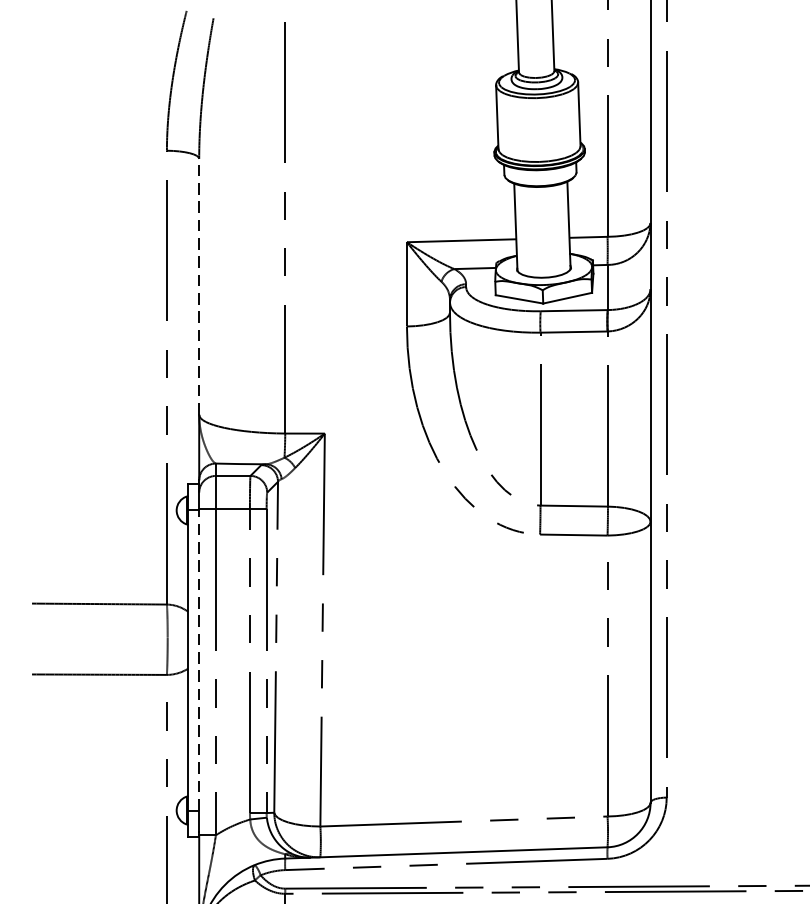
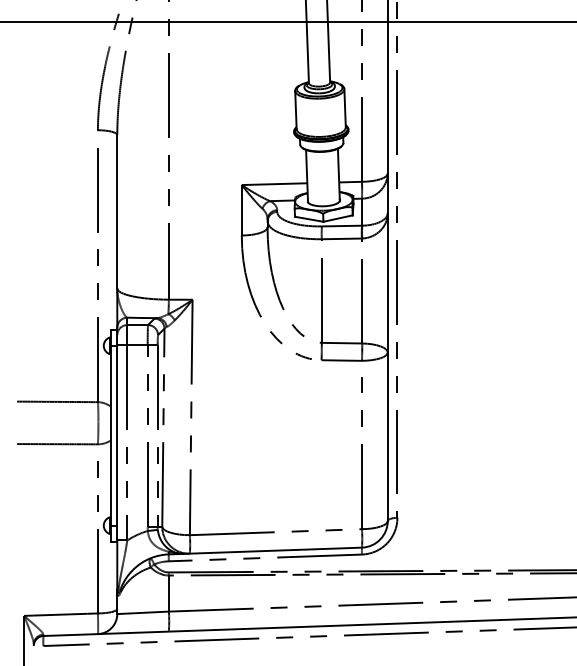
line: (199, 286) -> (117, 211), dashed -> solid
line: (199, 660) -> (117, 435), dashed -> solid

